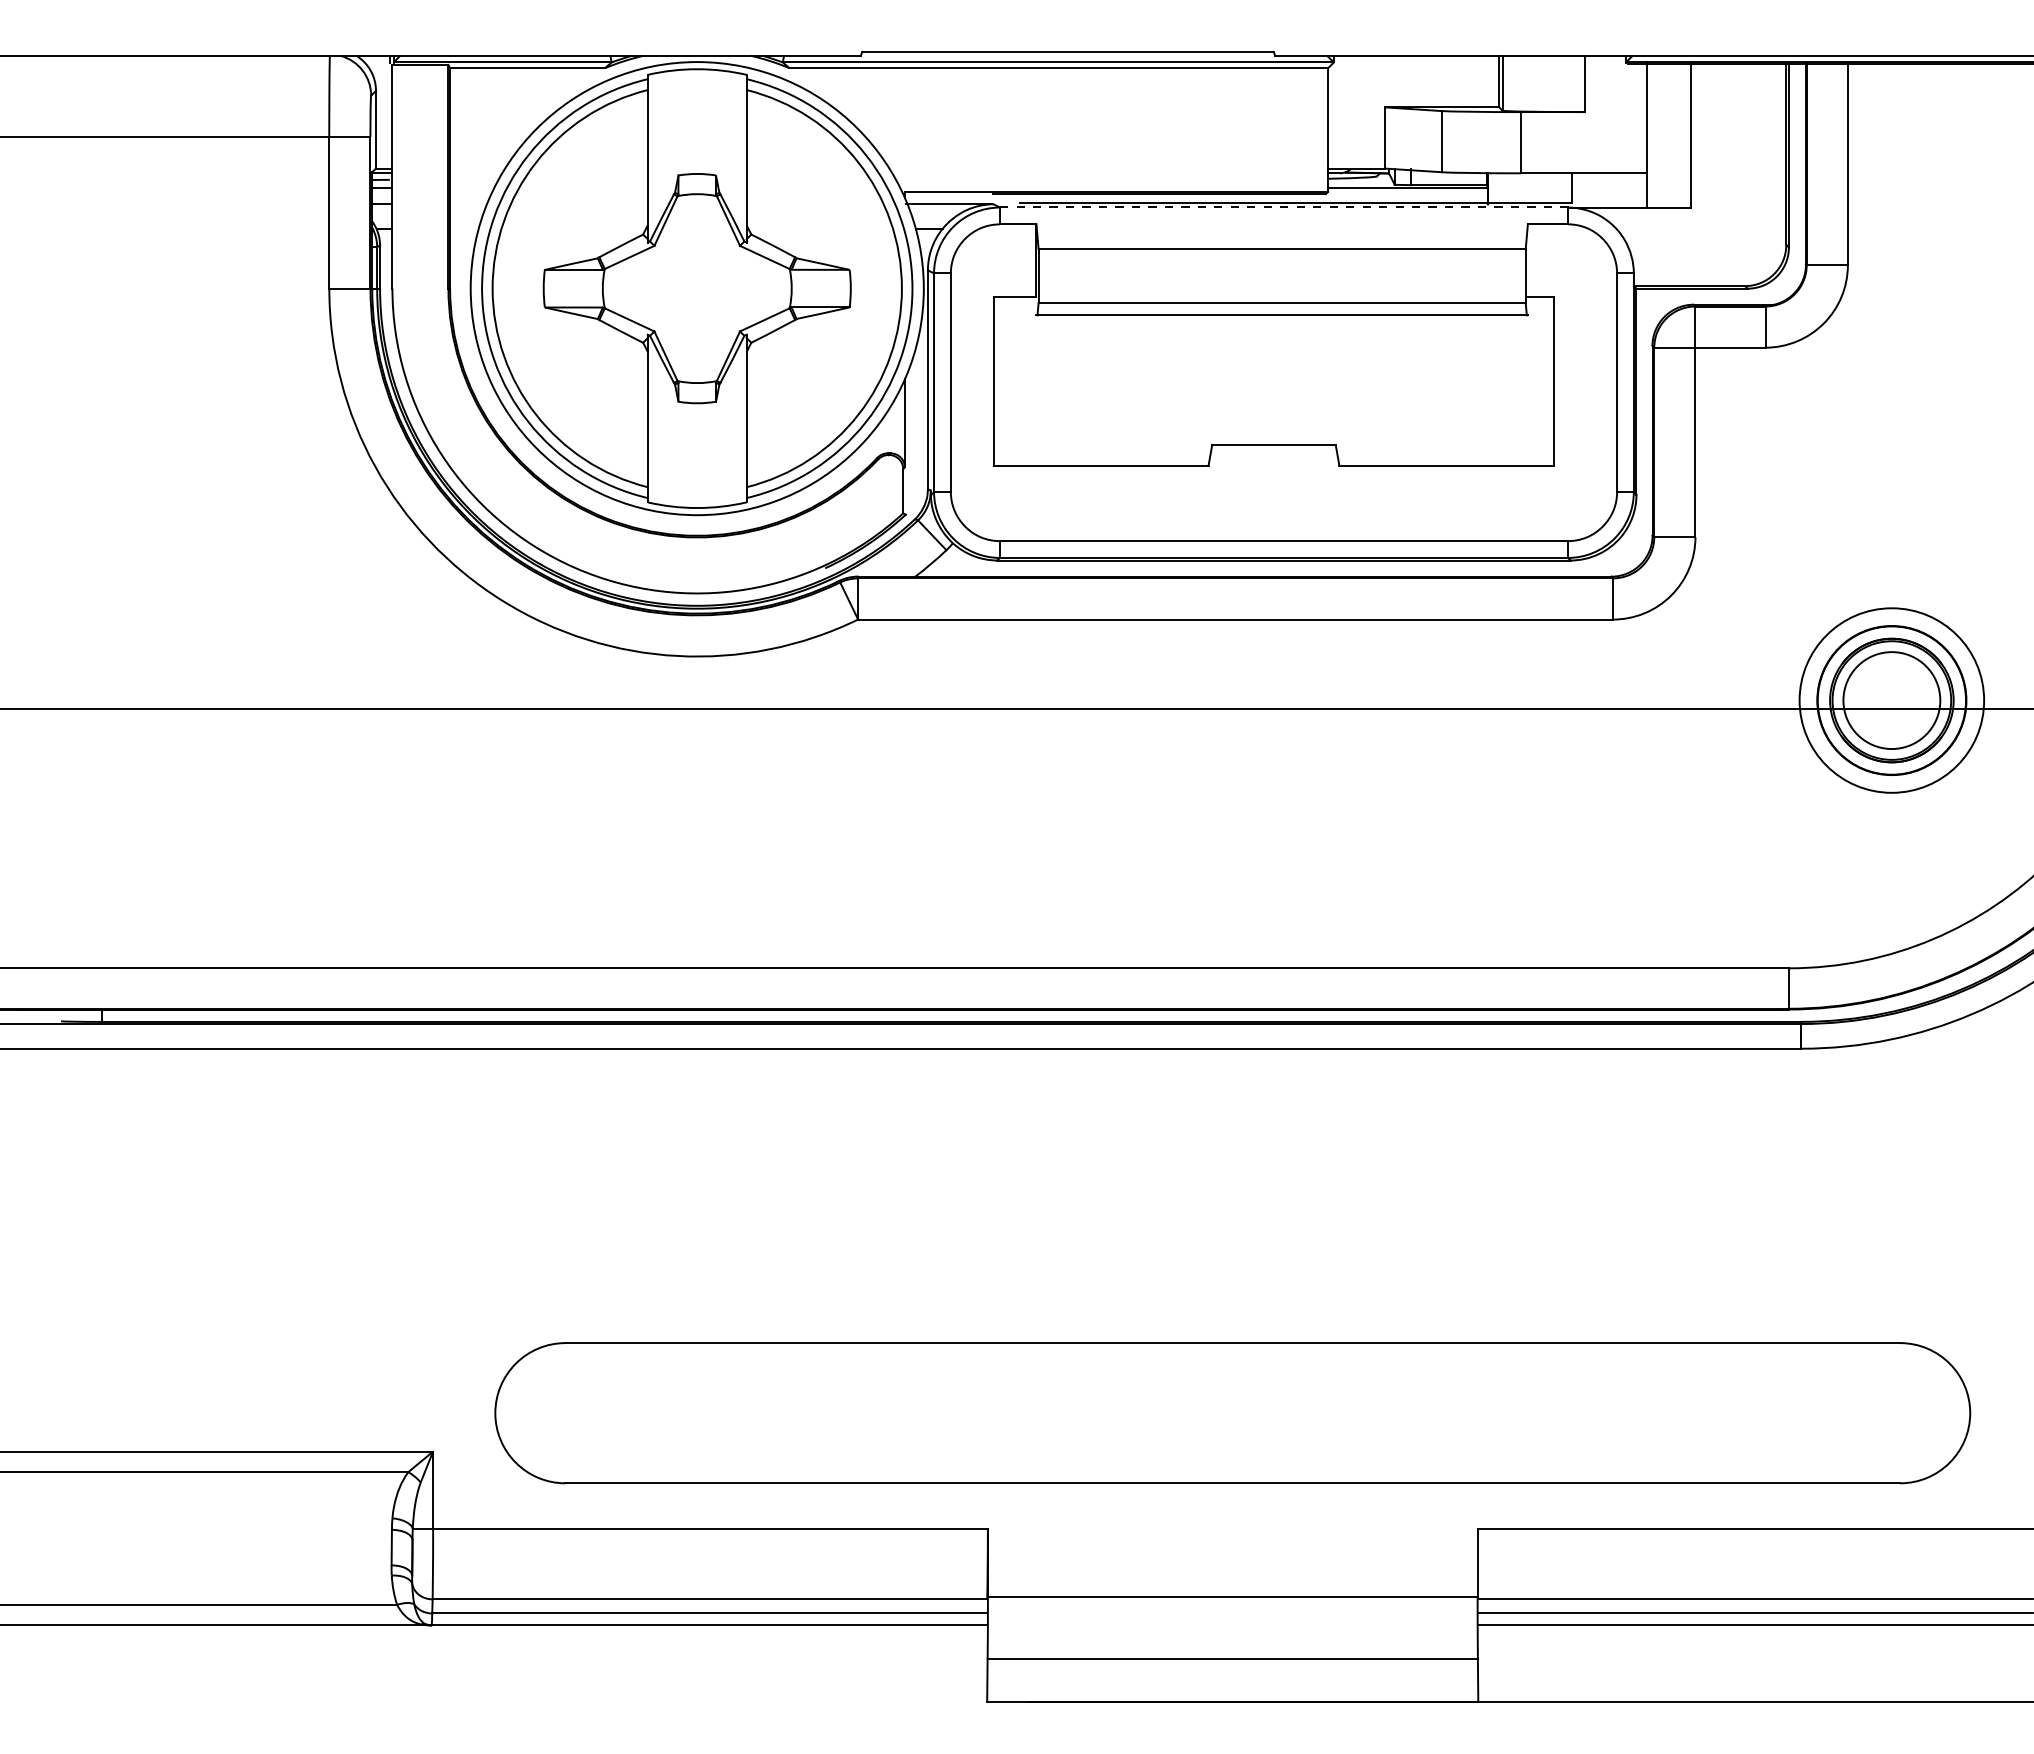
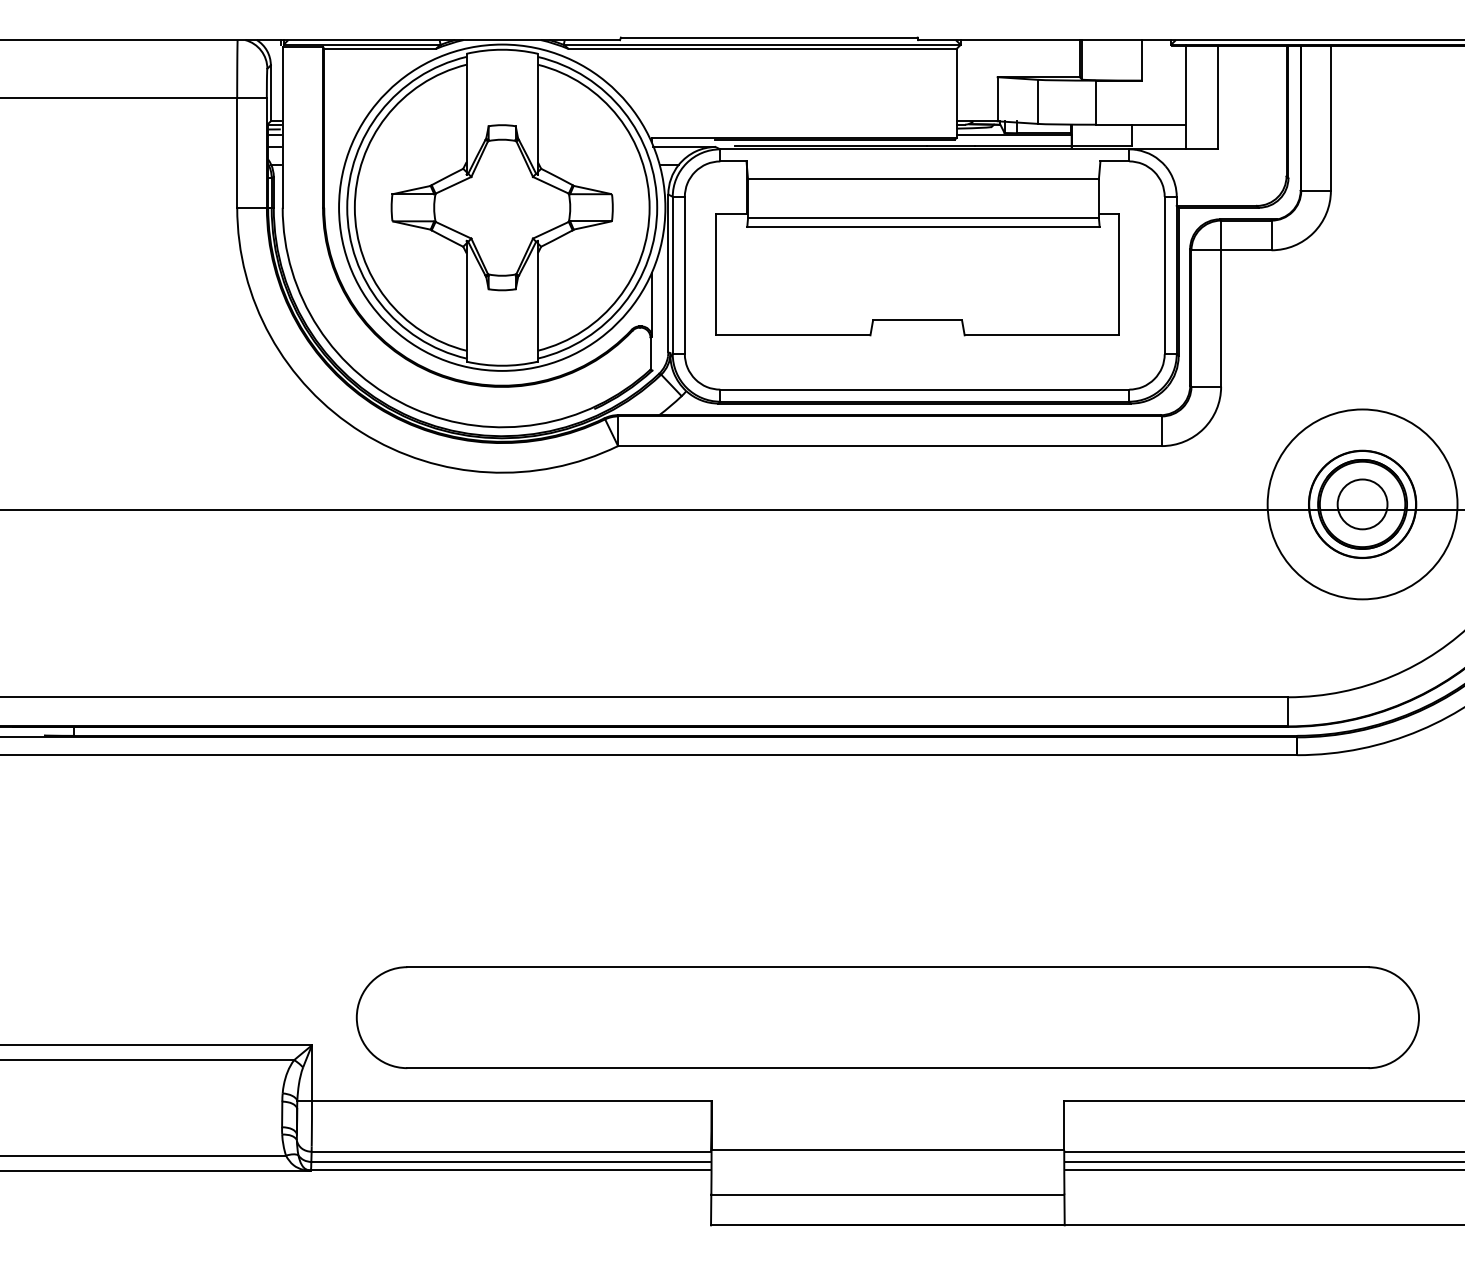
line: (1283, 207) -> (924, 149), dashed -> solid
circle: (1891, 700) -> (1362, 504), size x0.71
circle: (1891, 700) -> (1362, 504), size x1.43

